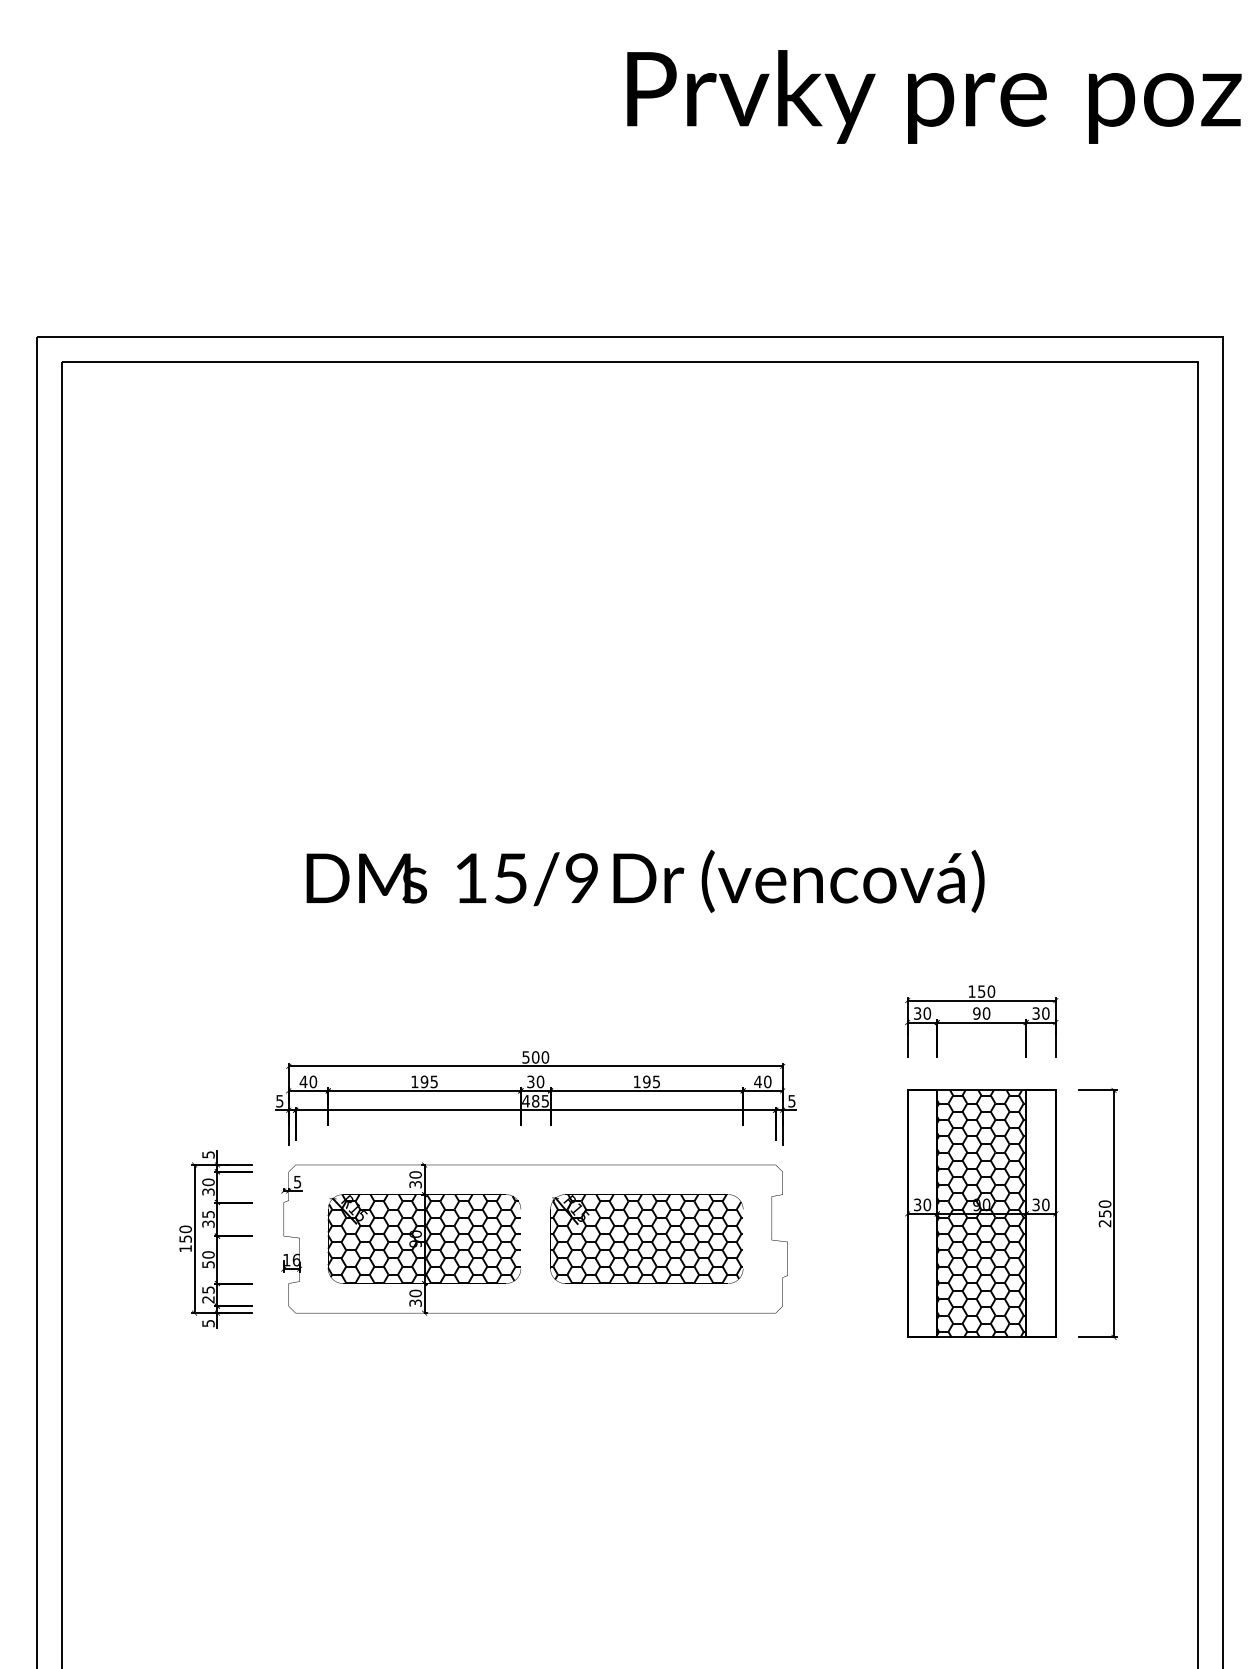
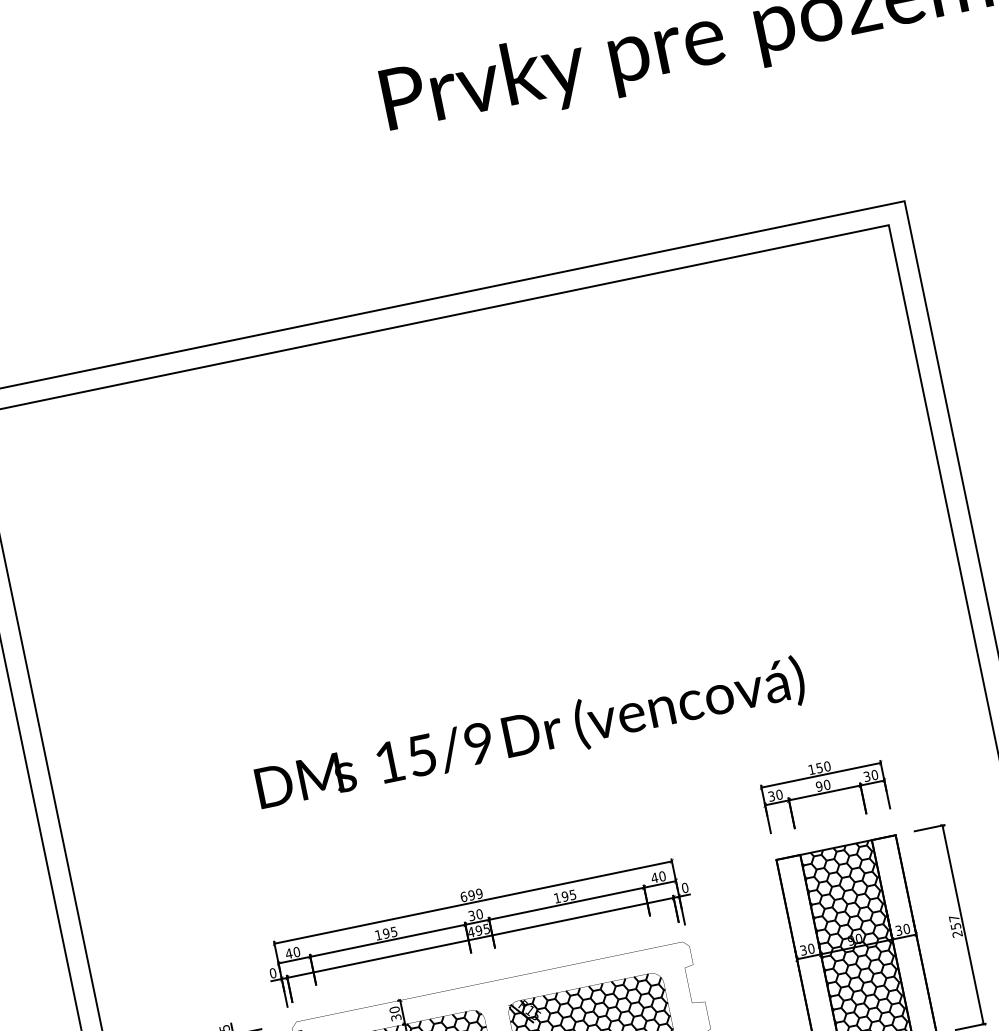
text: (535, 1057) -> (471, 895), 500 -> 699
text: (279, 1101) -> (272, 973), 5 -> 0
text: (535, 1101) -> (478, 930), 485 -> 495
text: (791, 1101) -> (684, 888), 5 -> 0
text: (1104, 1203) -> (953, 918), 250 -> 257

